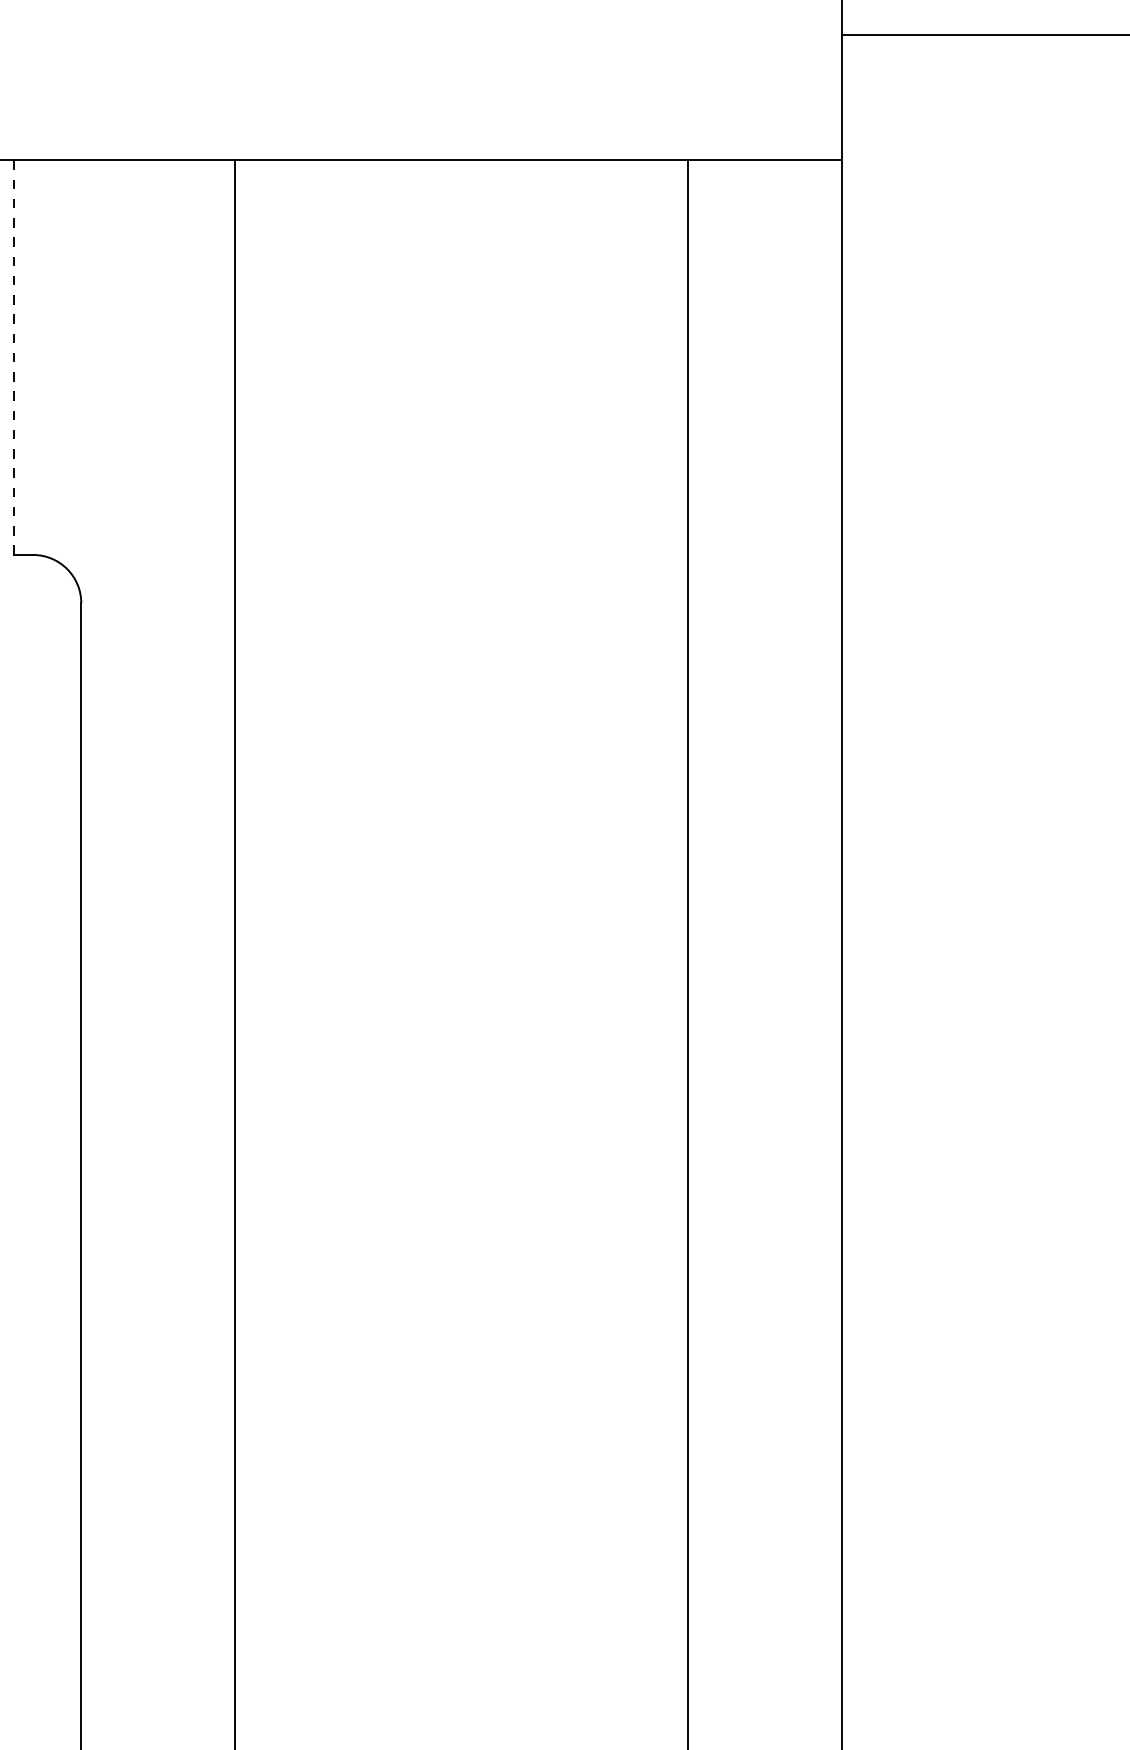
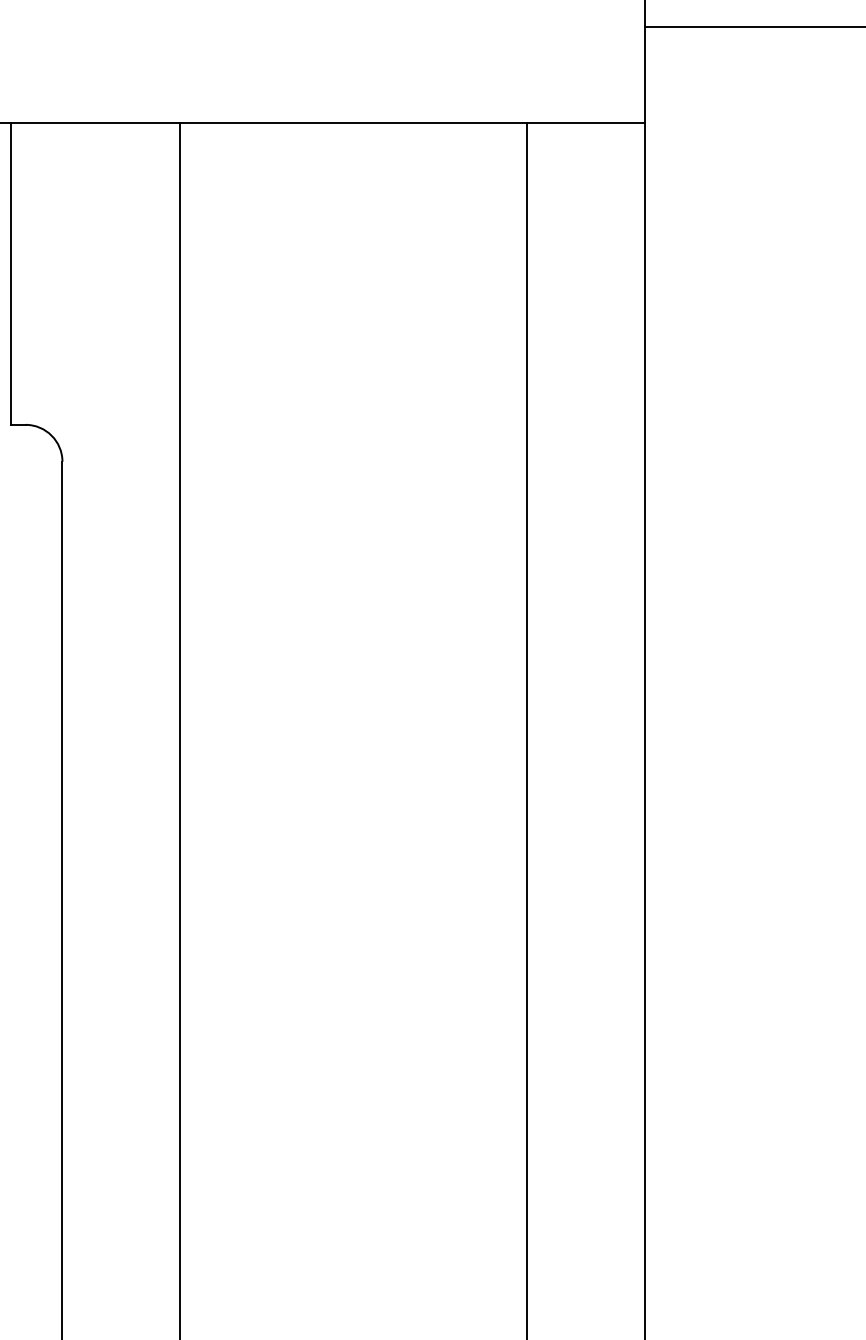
line: (13, 358) -> (10, 274), dashed -> solid

